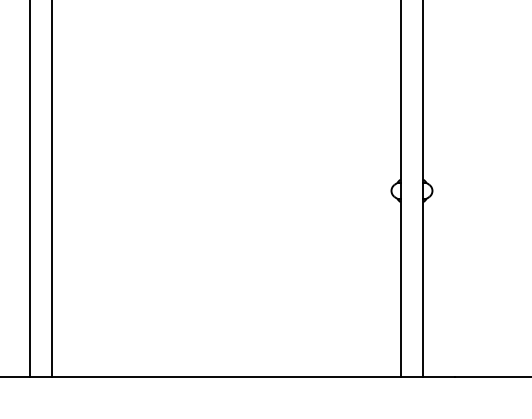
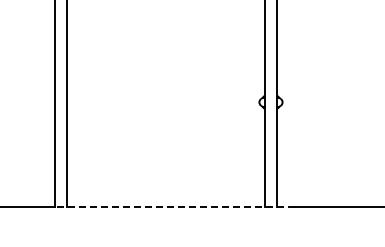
line: (241, 376) -> (174, 207), solid -> dashed

